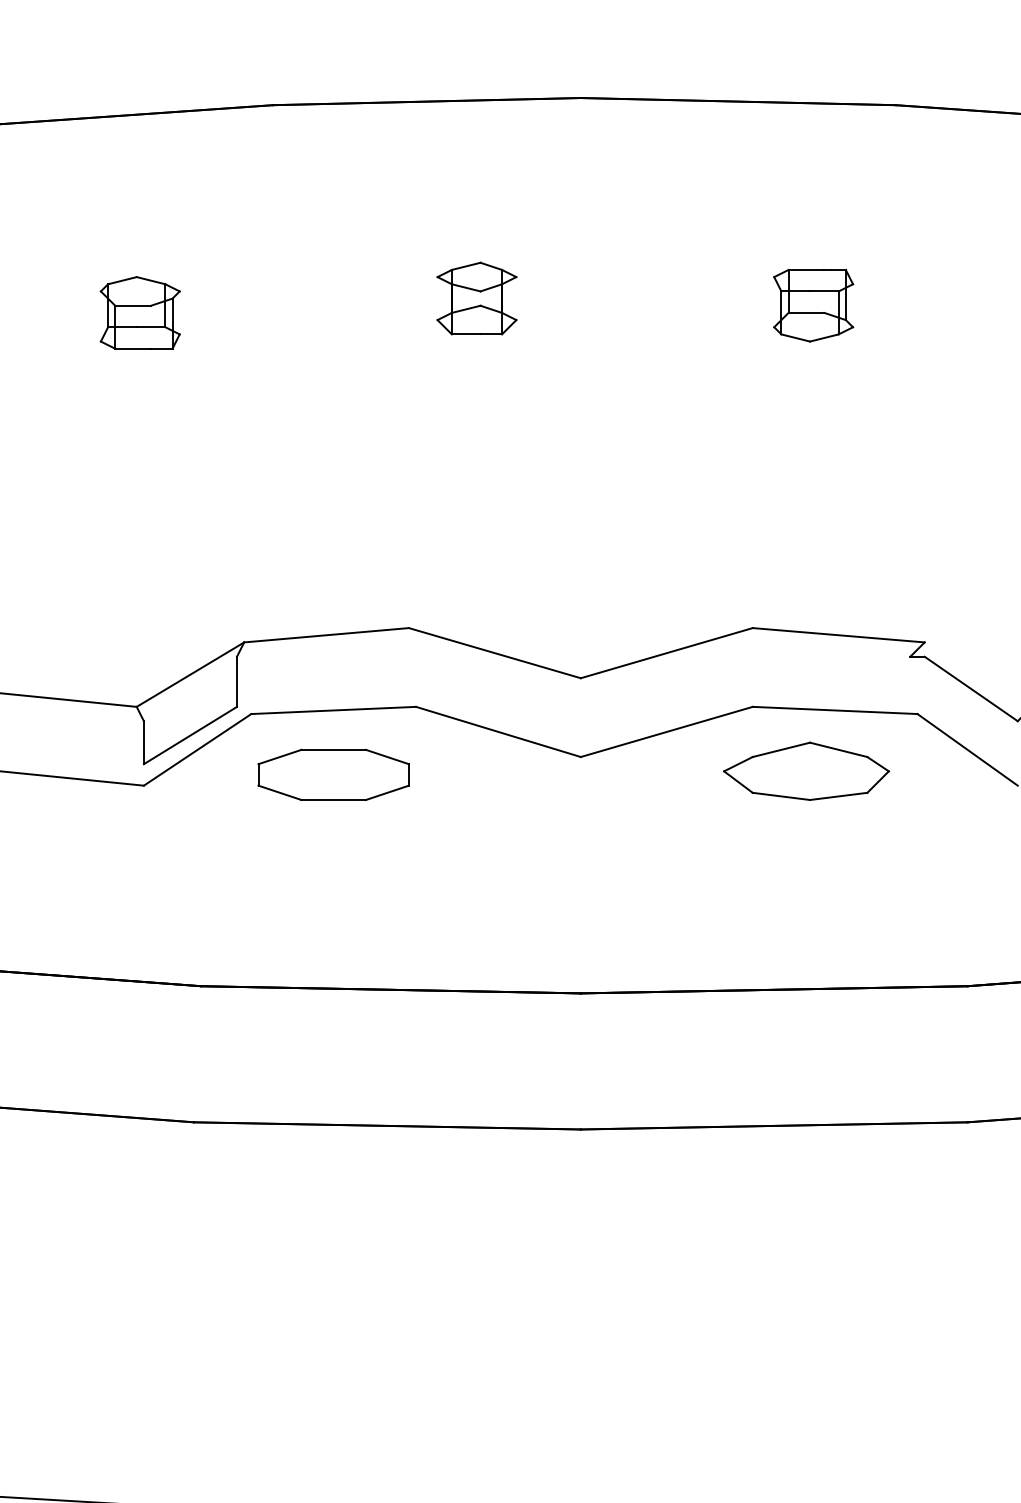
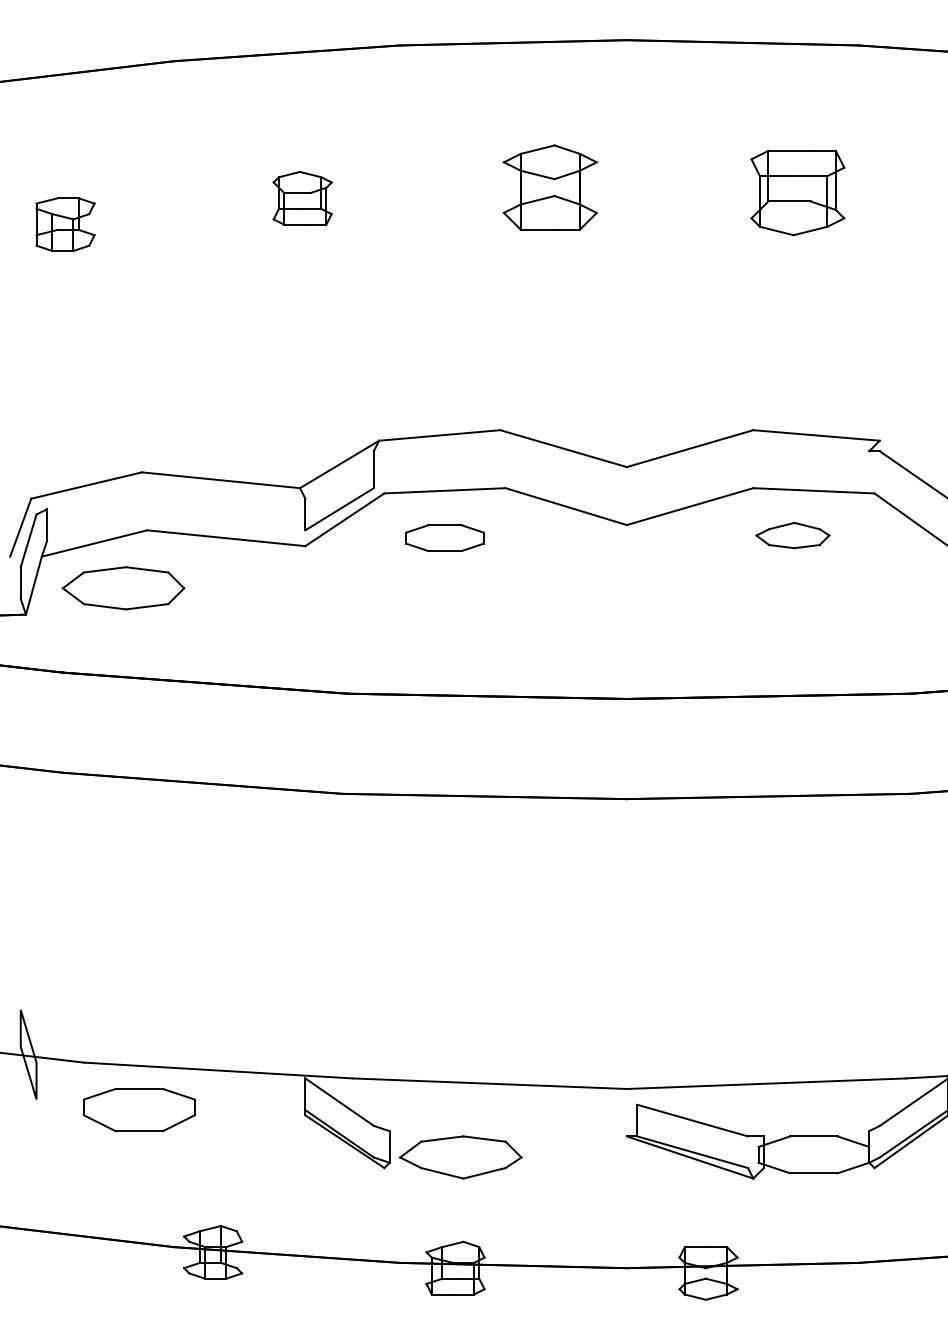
part: (477, 298) -> (550, 187), size x1.6
part: (814, 305) -> (798, 192), size x1.6
part: (805, 771) -> (792, 535), size x0.6
part: (333, 773) -> (444, 537), size x0.7

